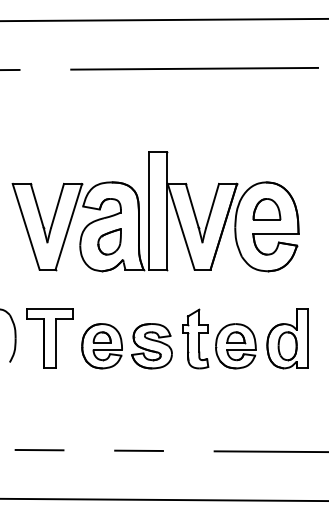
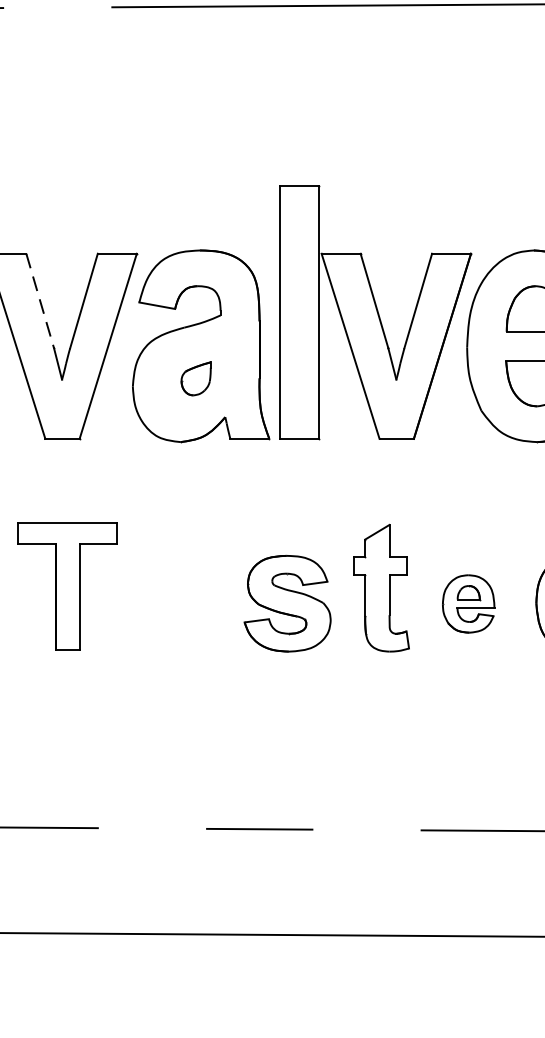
line: (37, 205) -> (40, 300), solid -> dashed
part: (109, 241) -> (195, 377), size x0.6
part: (101, 346) -> (178, 604), removed
part: (235, 346) -> (467, 604), size x0.6

